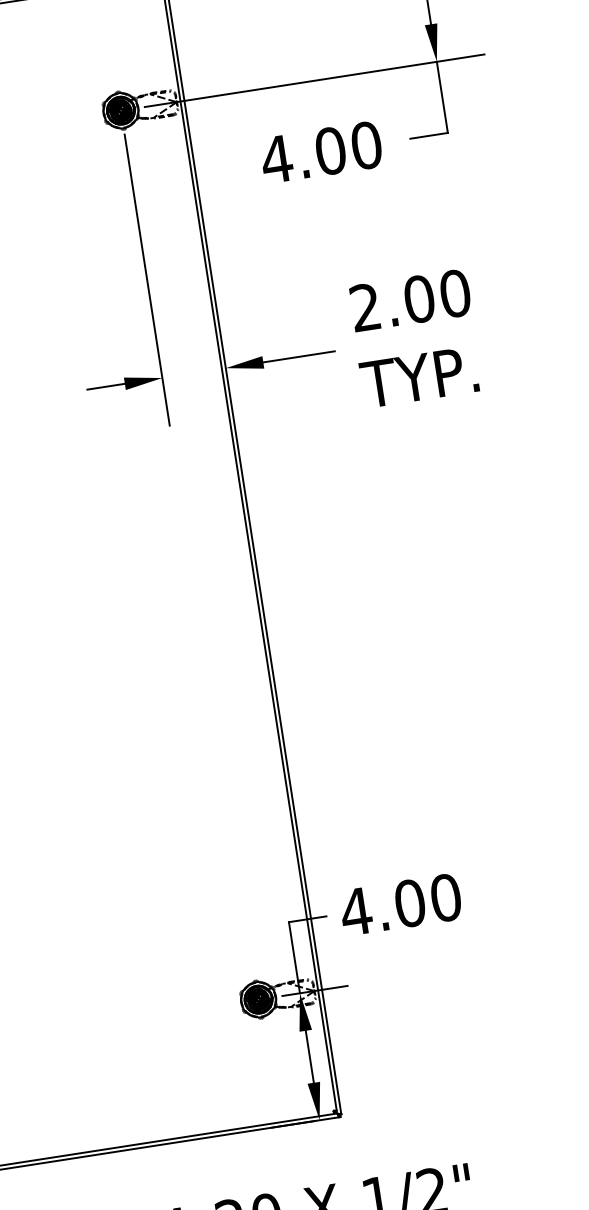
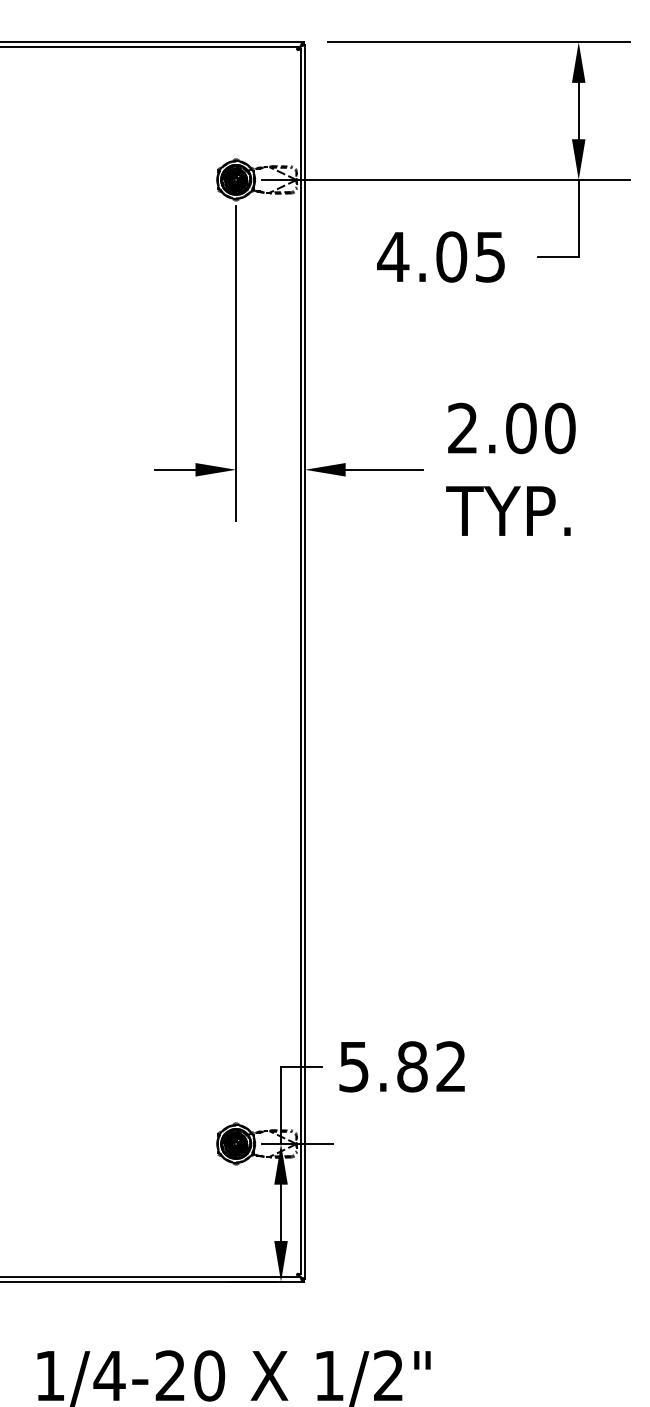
text: (366, 145) -> (490, 256), 4.00 -> 4.05
text: (399, 904) -> (401, 1066), 4.00 -> 5.82

